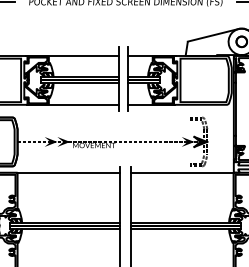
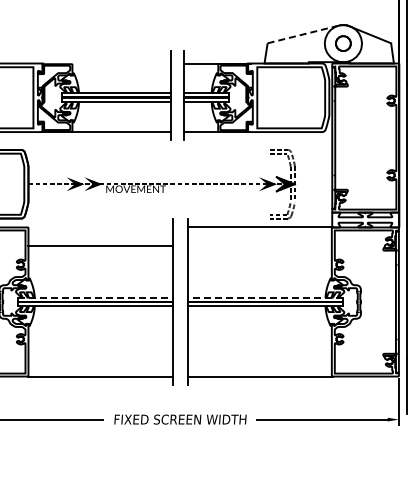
line: (213, 35) -> (303, 34), solid -> dashed
line: (71, 55) -> (104, 63), removed
line: (68, 172) -> (99, 246), moved
line: (65, 222) -> (95, 297), solid -> dashed
line: (185, 222) -> (264, 297), solid -> dashed

